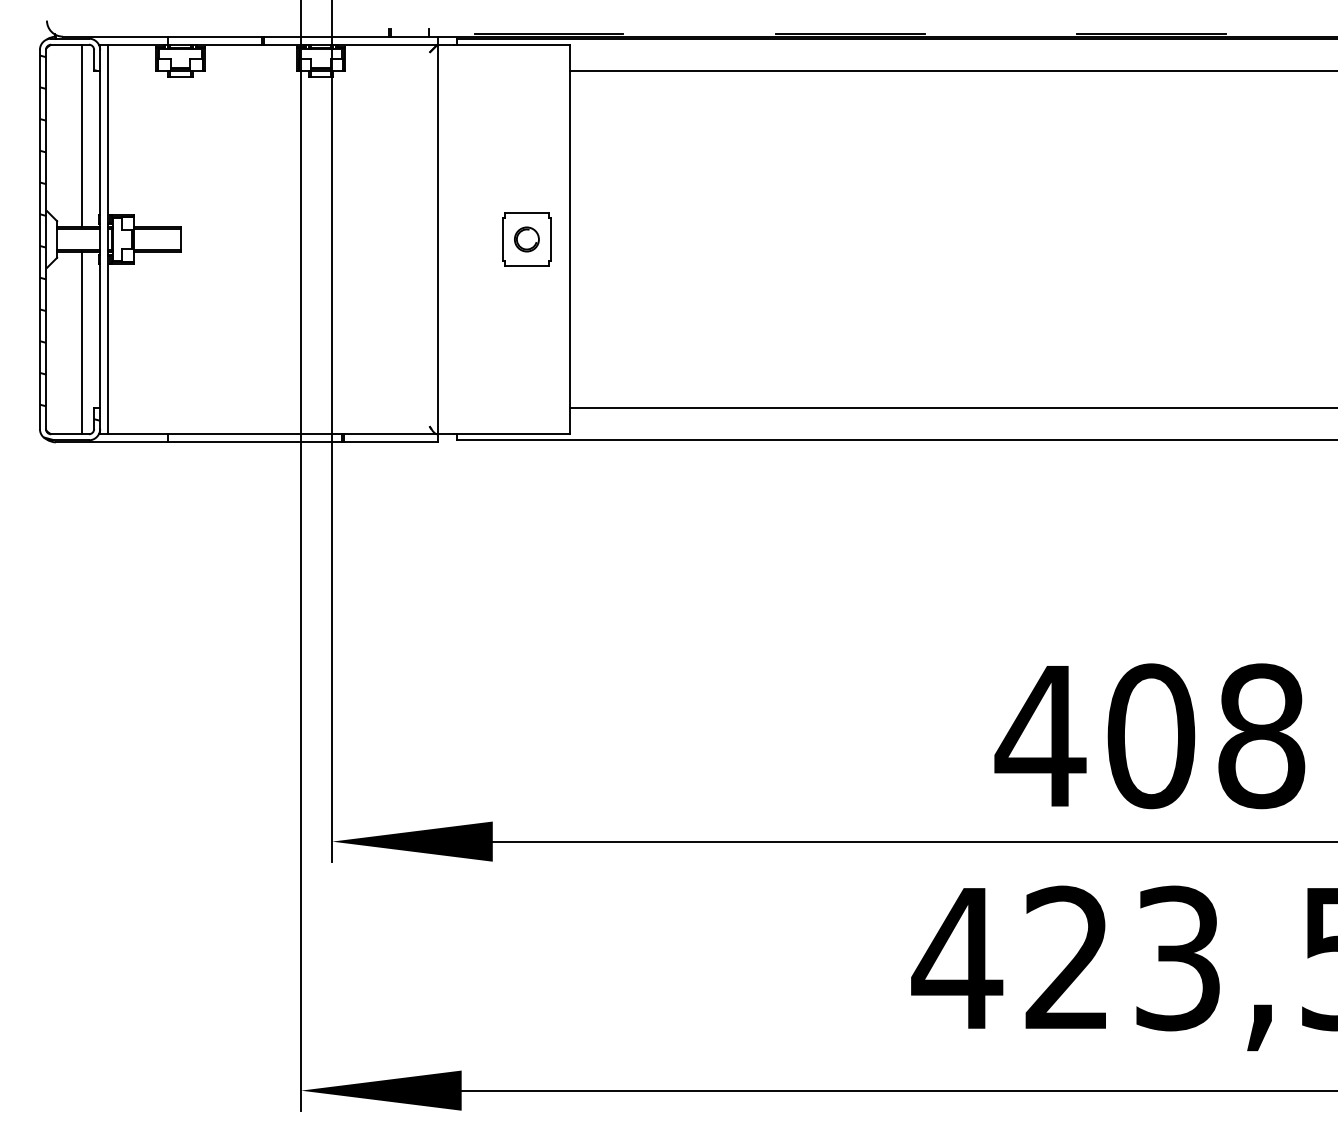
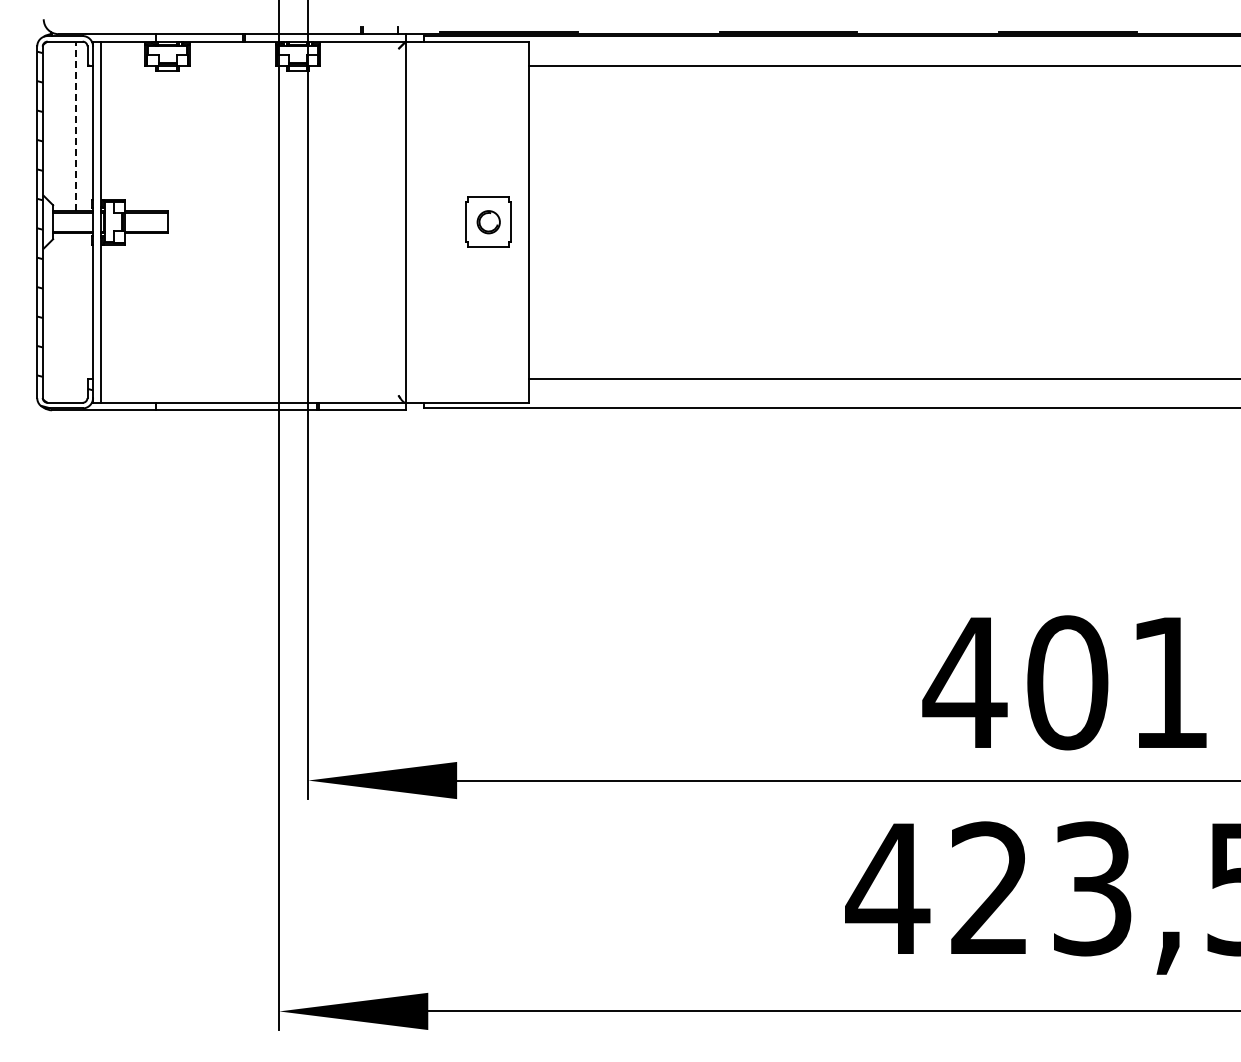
line: (82, 136) -> (76, 126), solid -> dashed
line: (82, 342) -> (76, 317), removed
text: (1262, 735) -> (1170, 682), 408 -> 401

